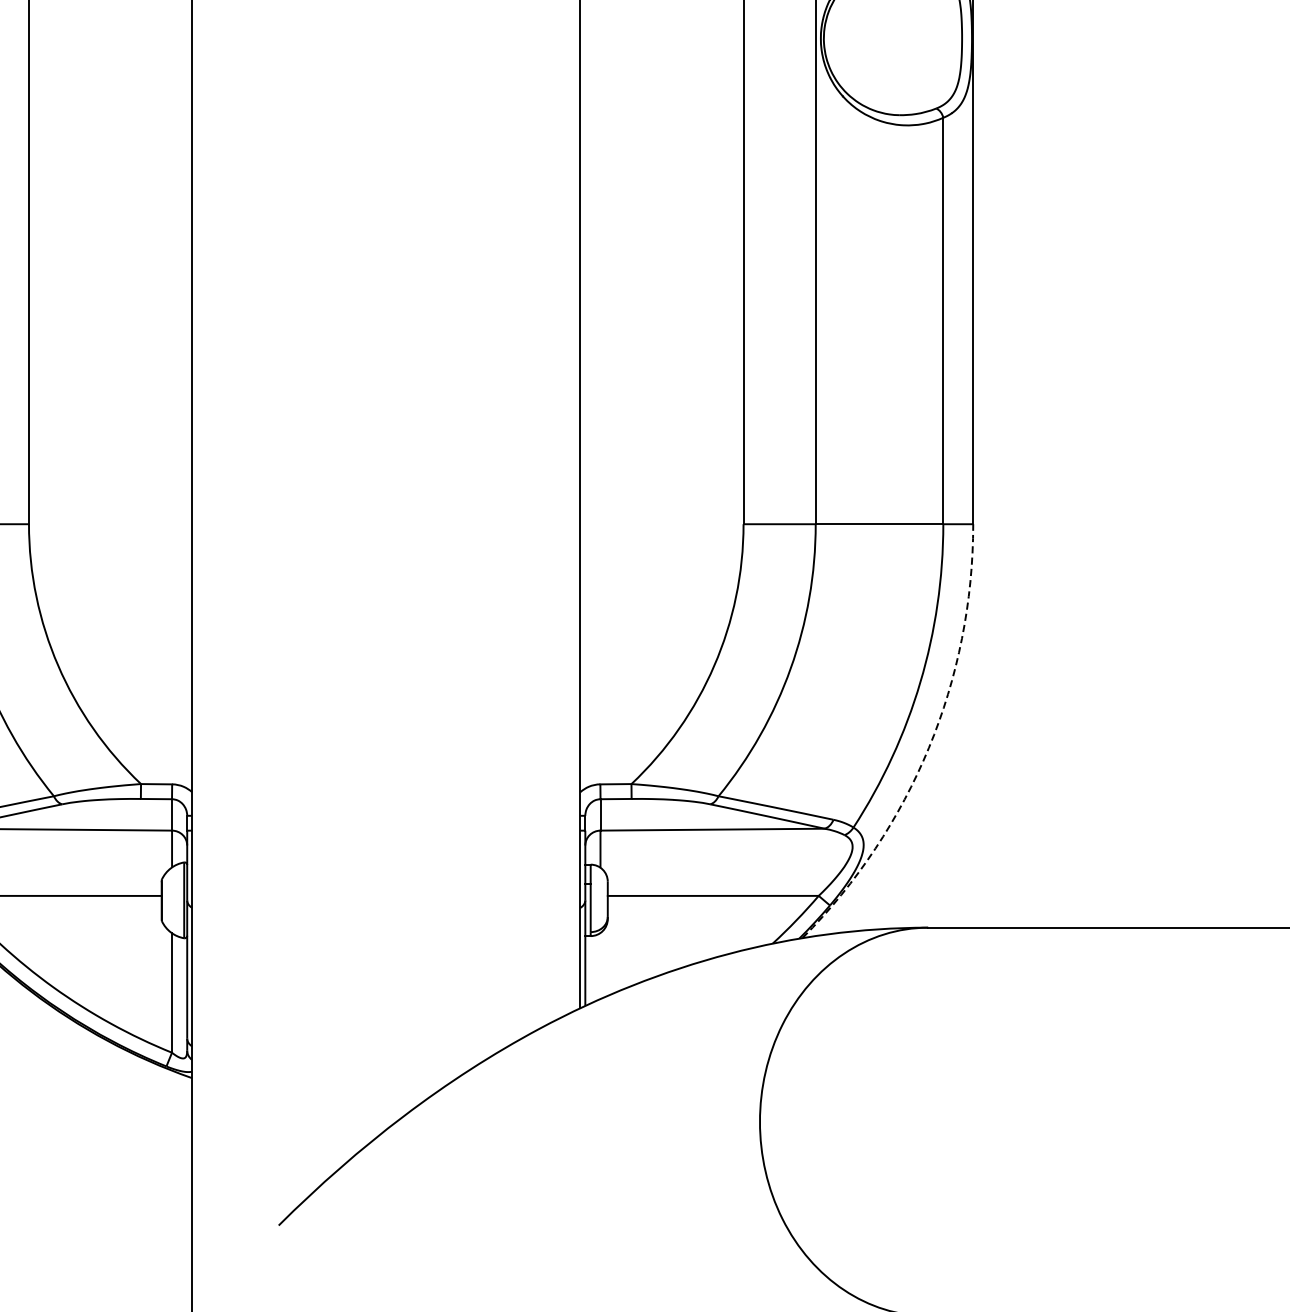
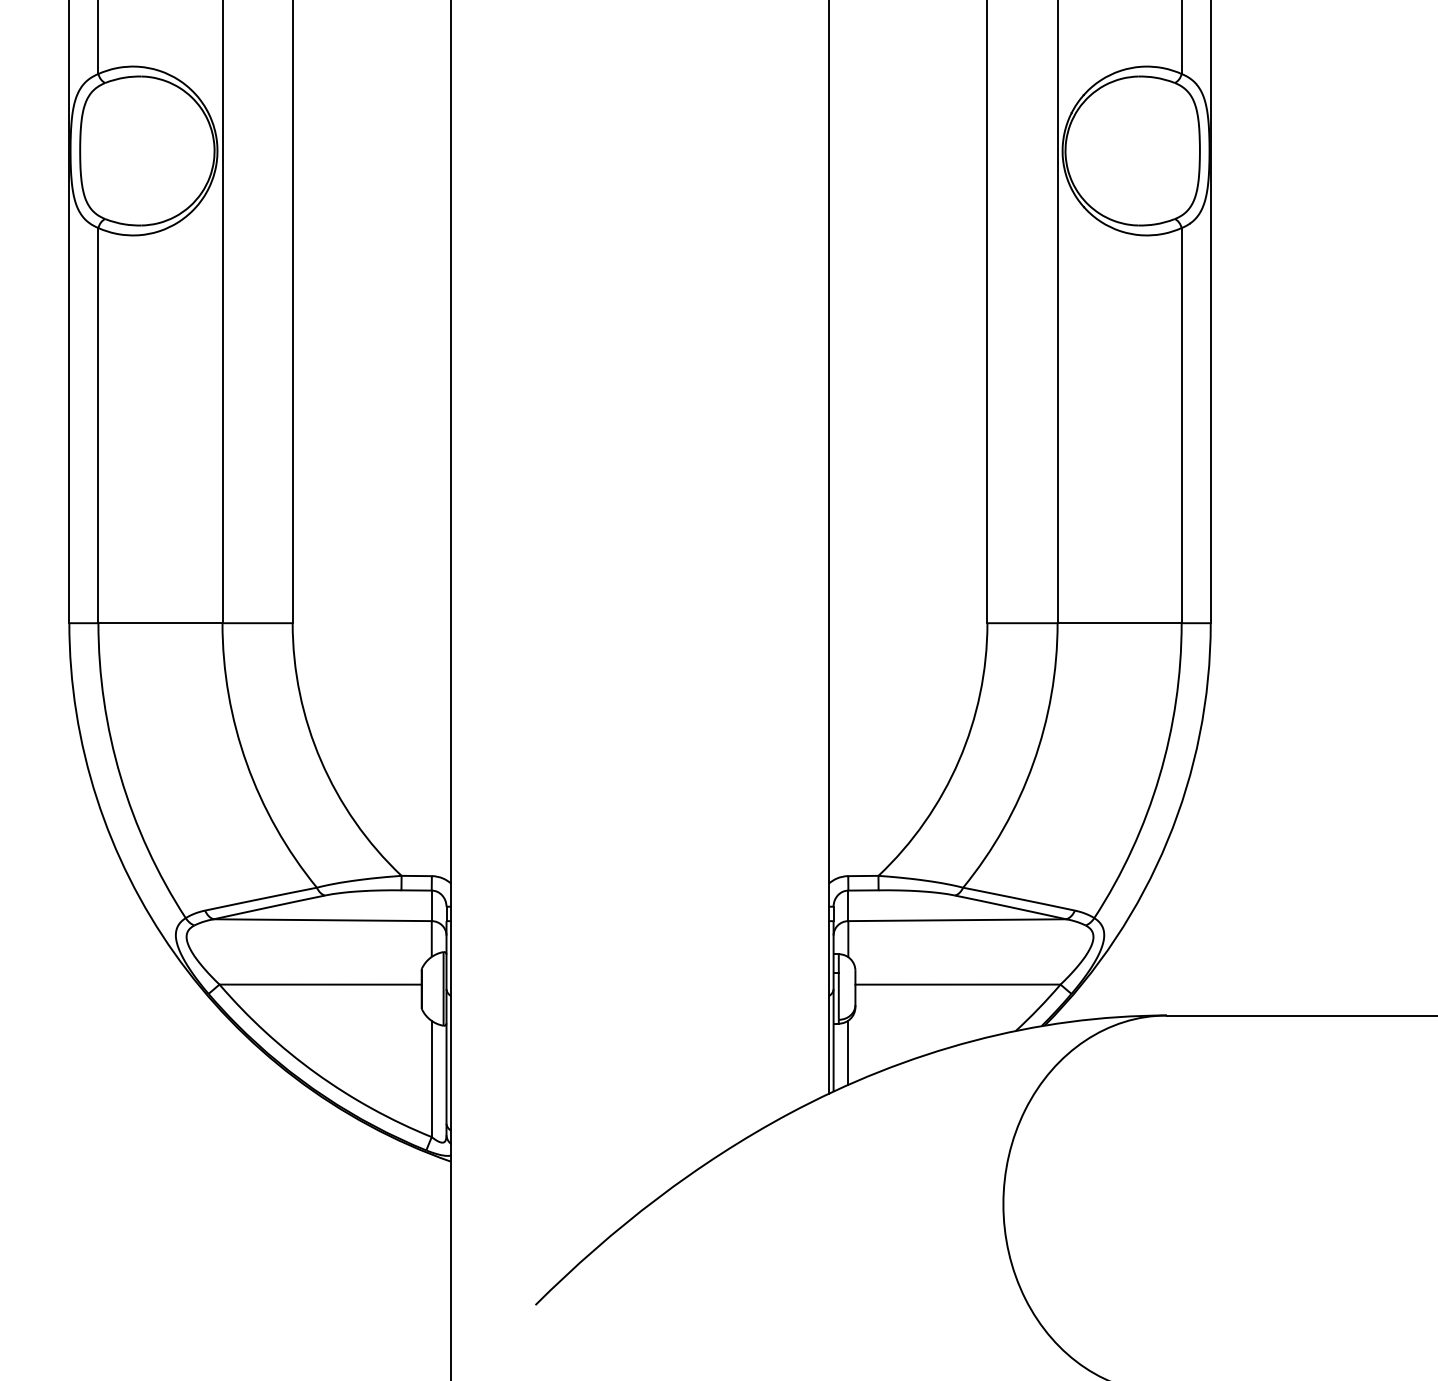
arc: (928, 747) -> (1167, 840), dashed -> solid
line: (600, 965) -> (848, 1052), added

